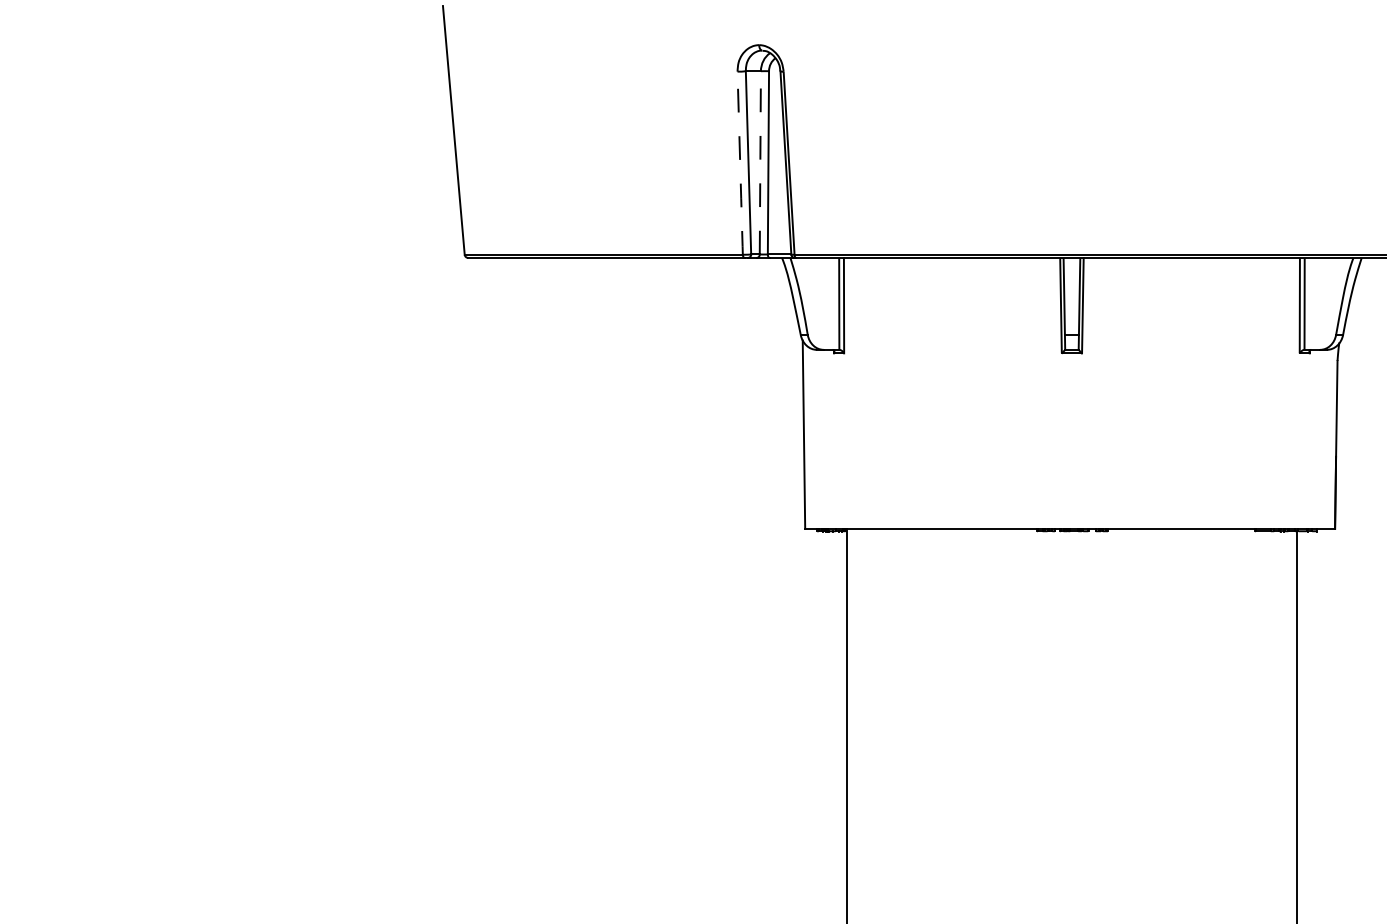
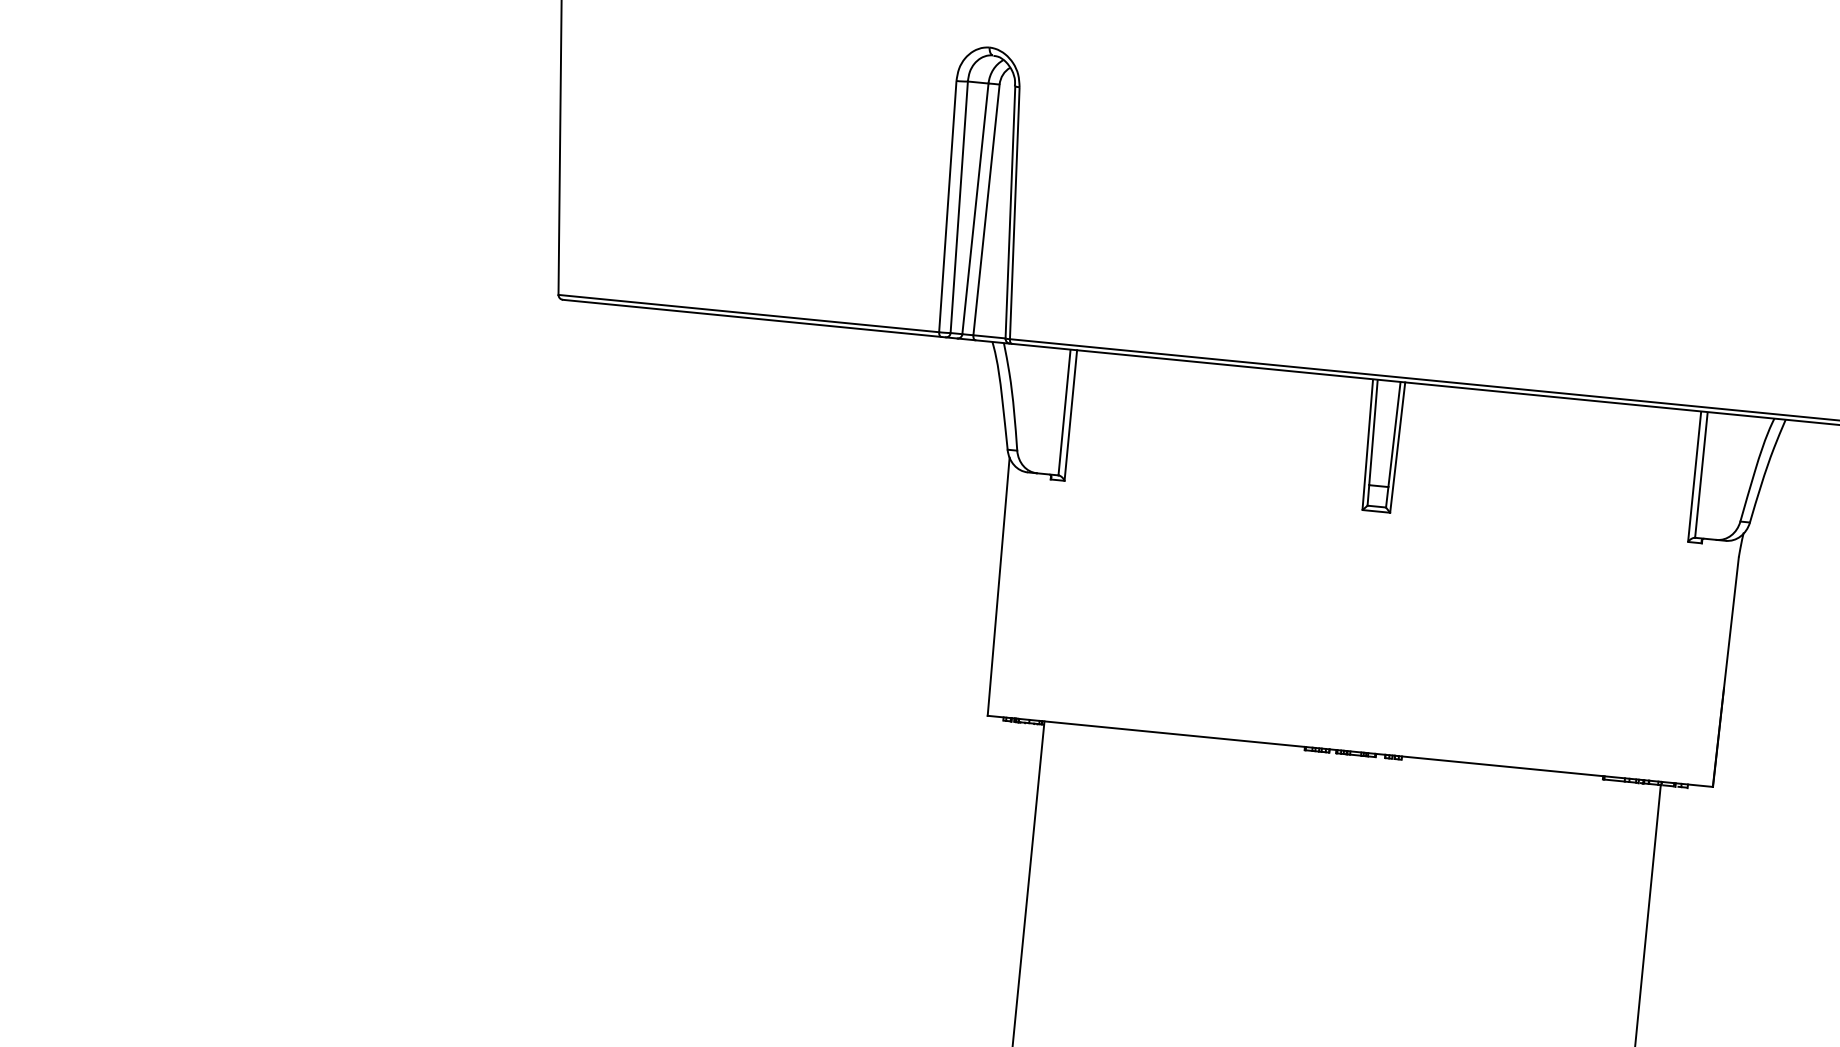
line: (760, 162) -> (975, 208), dashed -> solid
line: (740, 164) -> (948, 208), dashed -> solid

